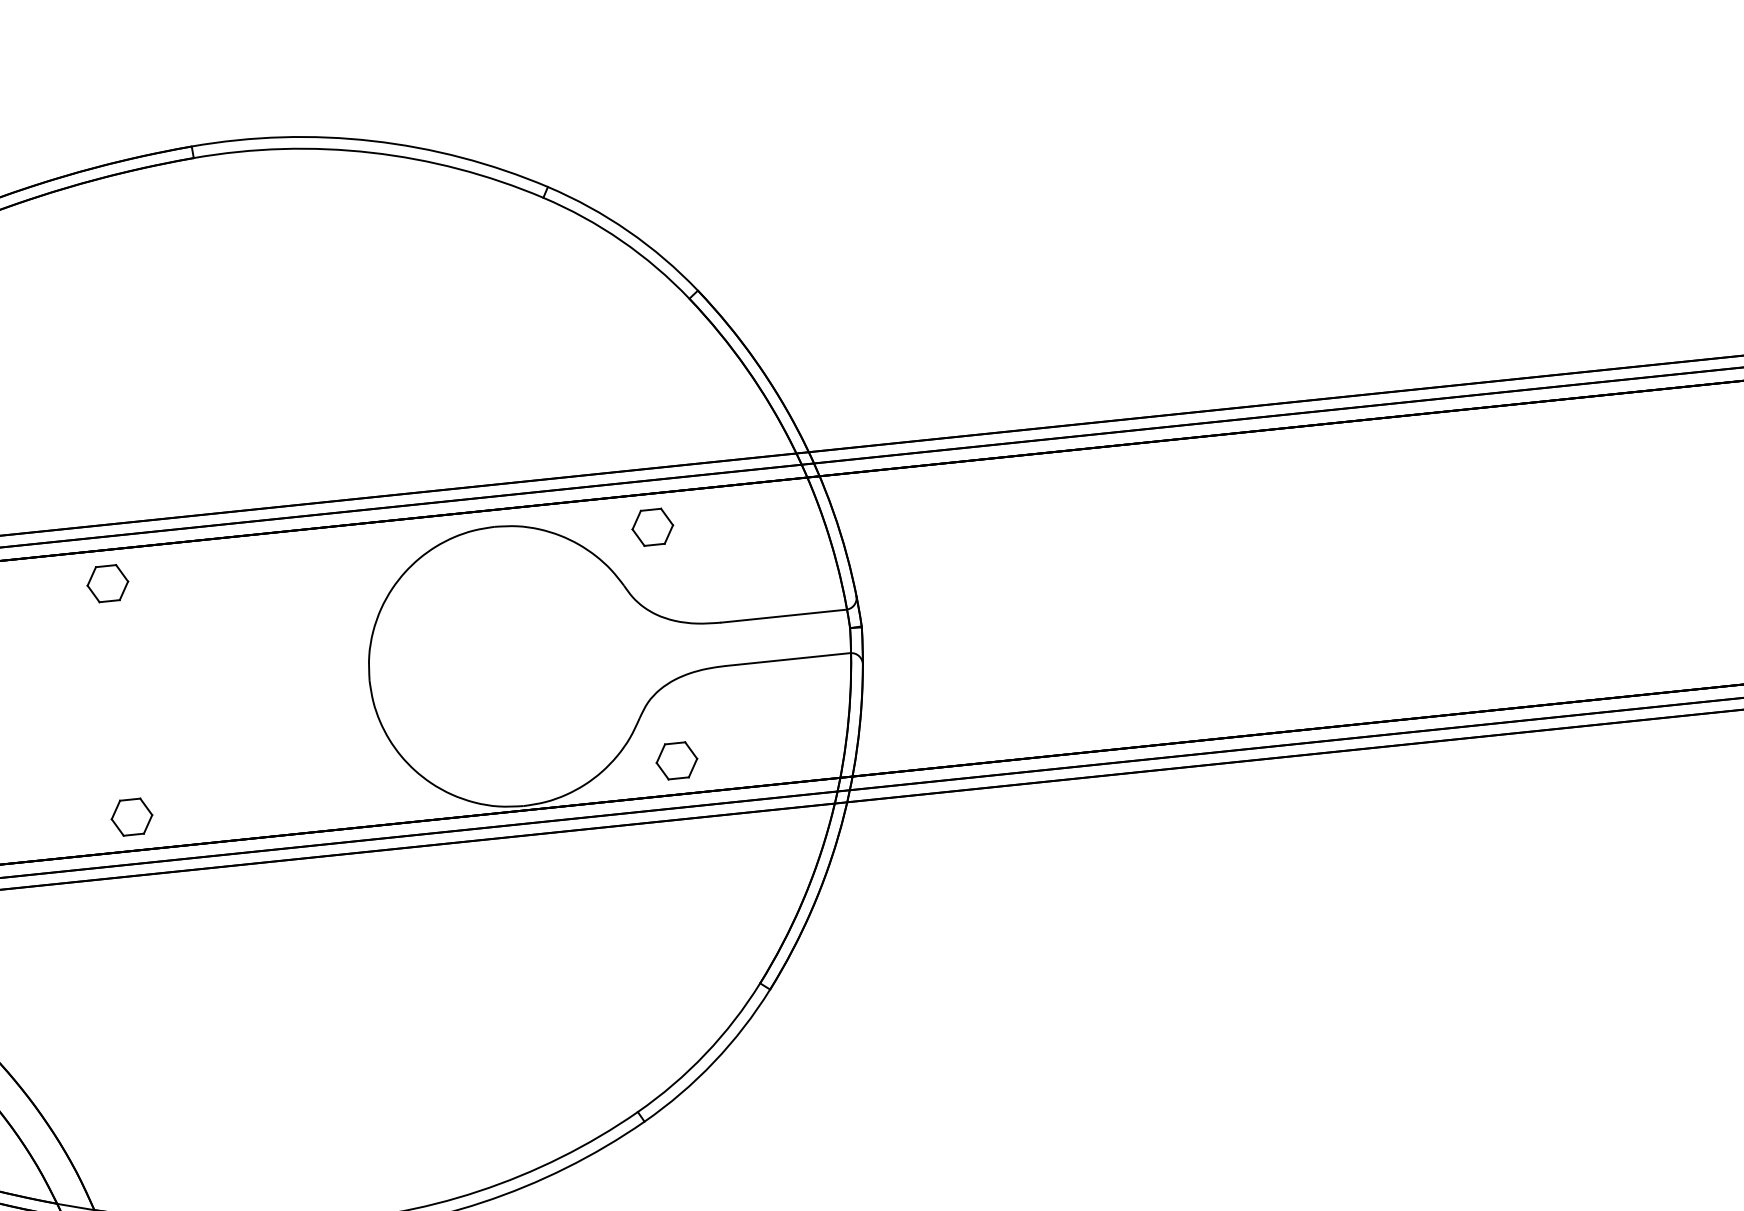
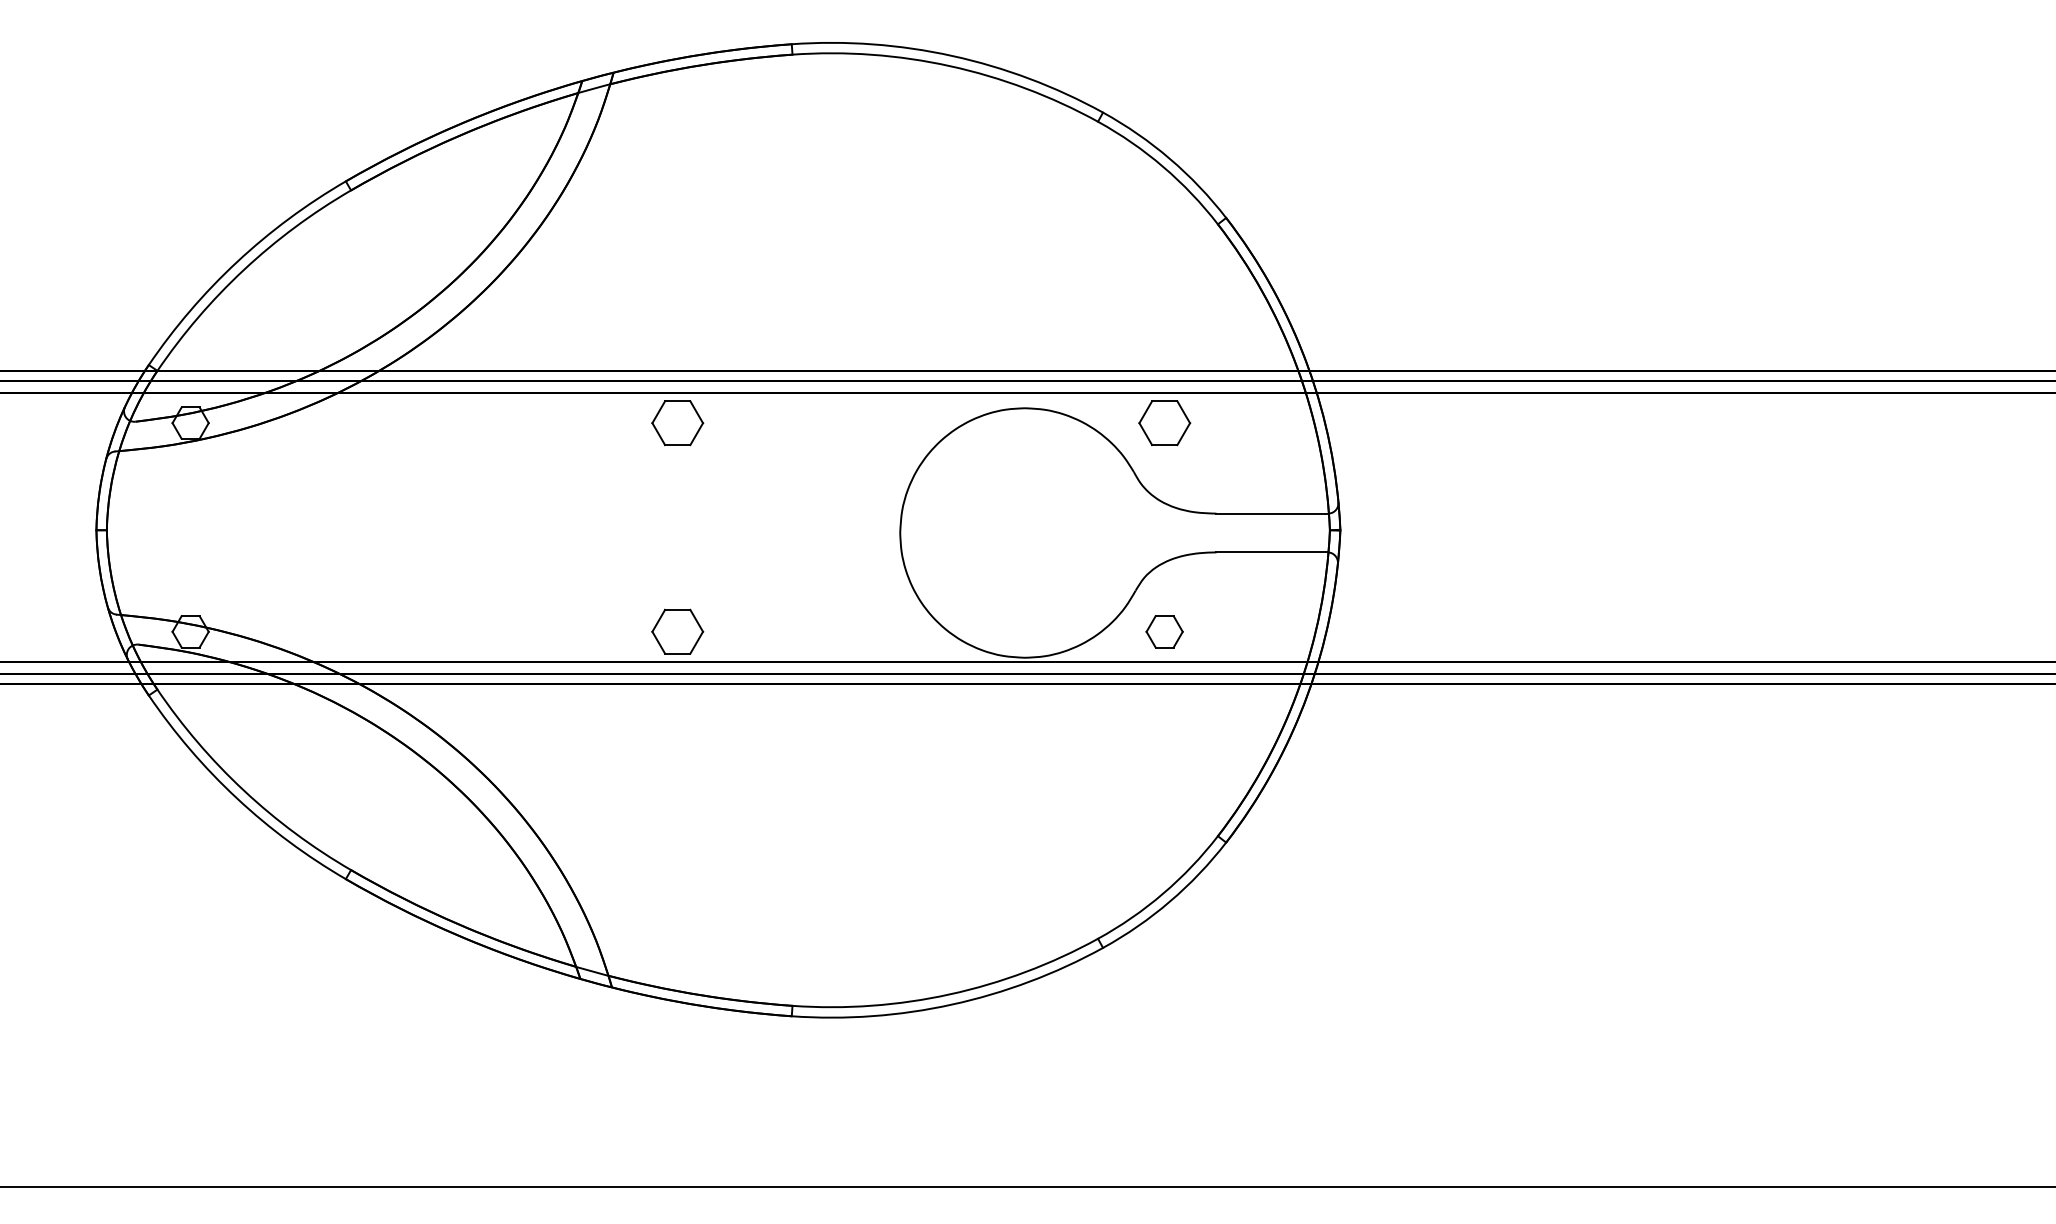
part: (652, 526) -> (1164, 422), size x1.4
part: (107, 582) -> (677, 422), size x1.4
part: (131, 816) -> (677, 631), size x1.4

